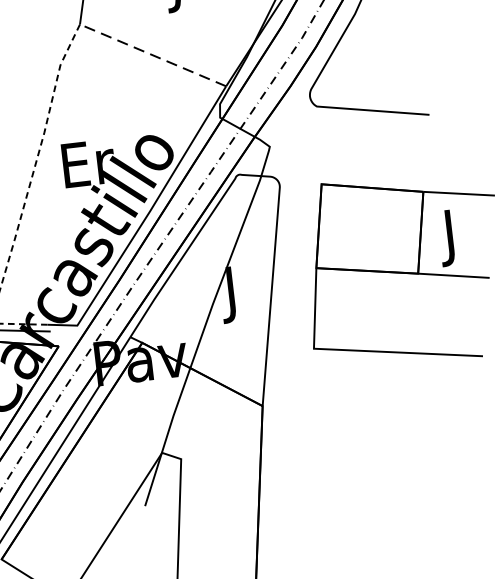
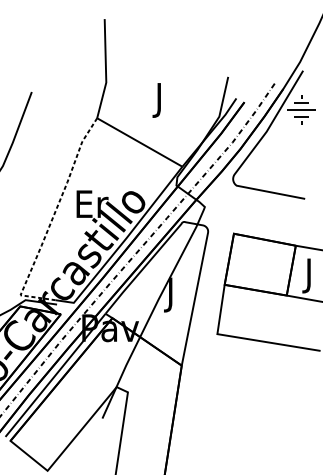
line: (152, 55) -> (139, 142), dashed -> solid

